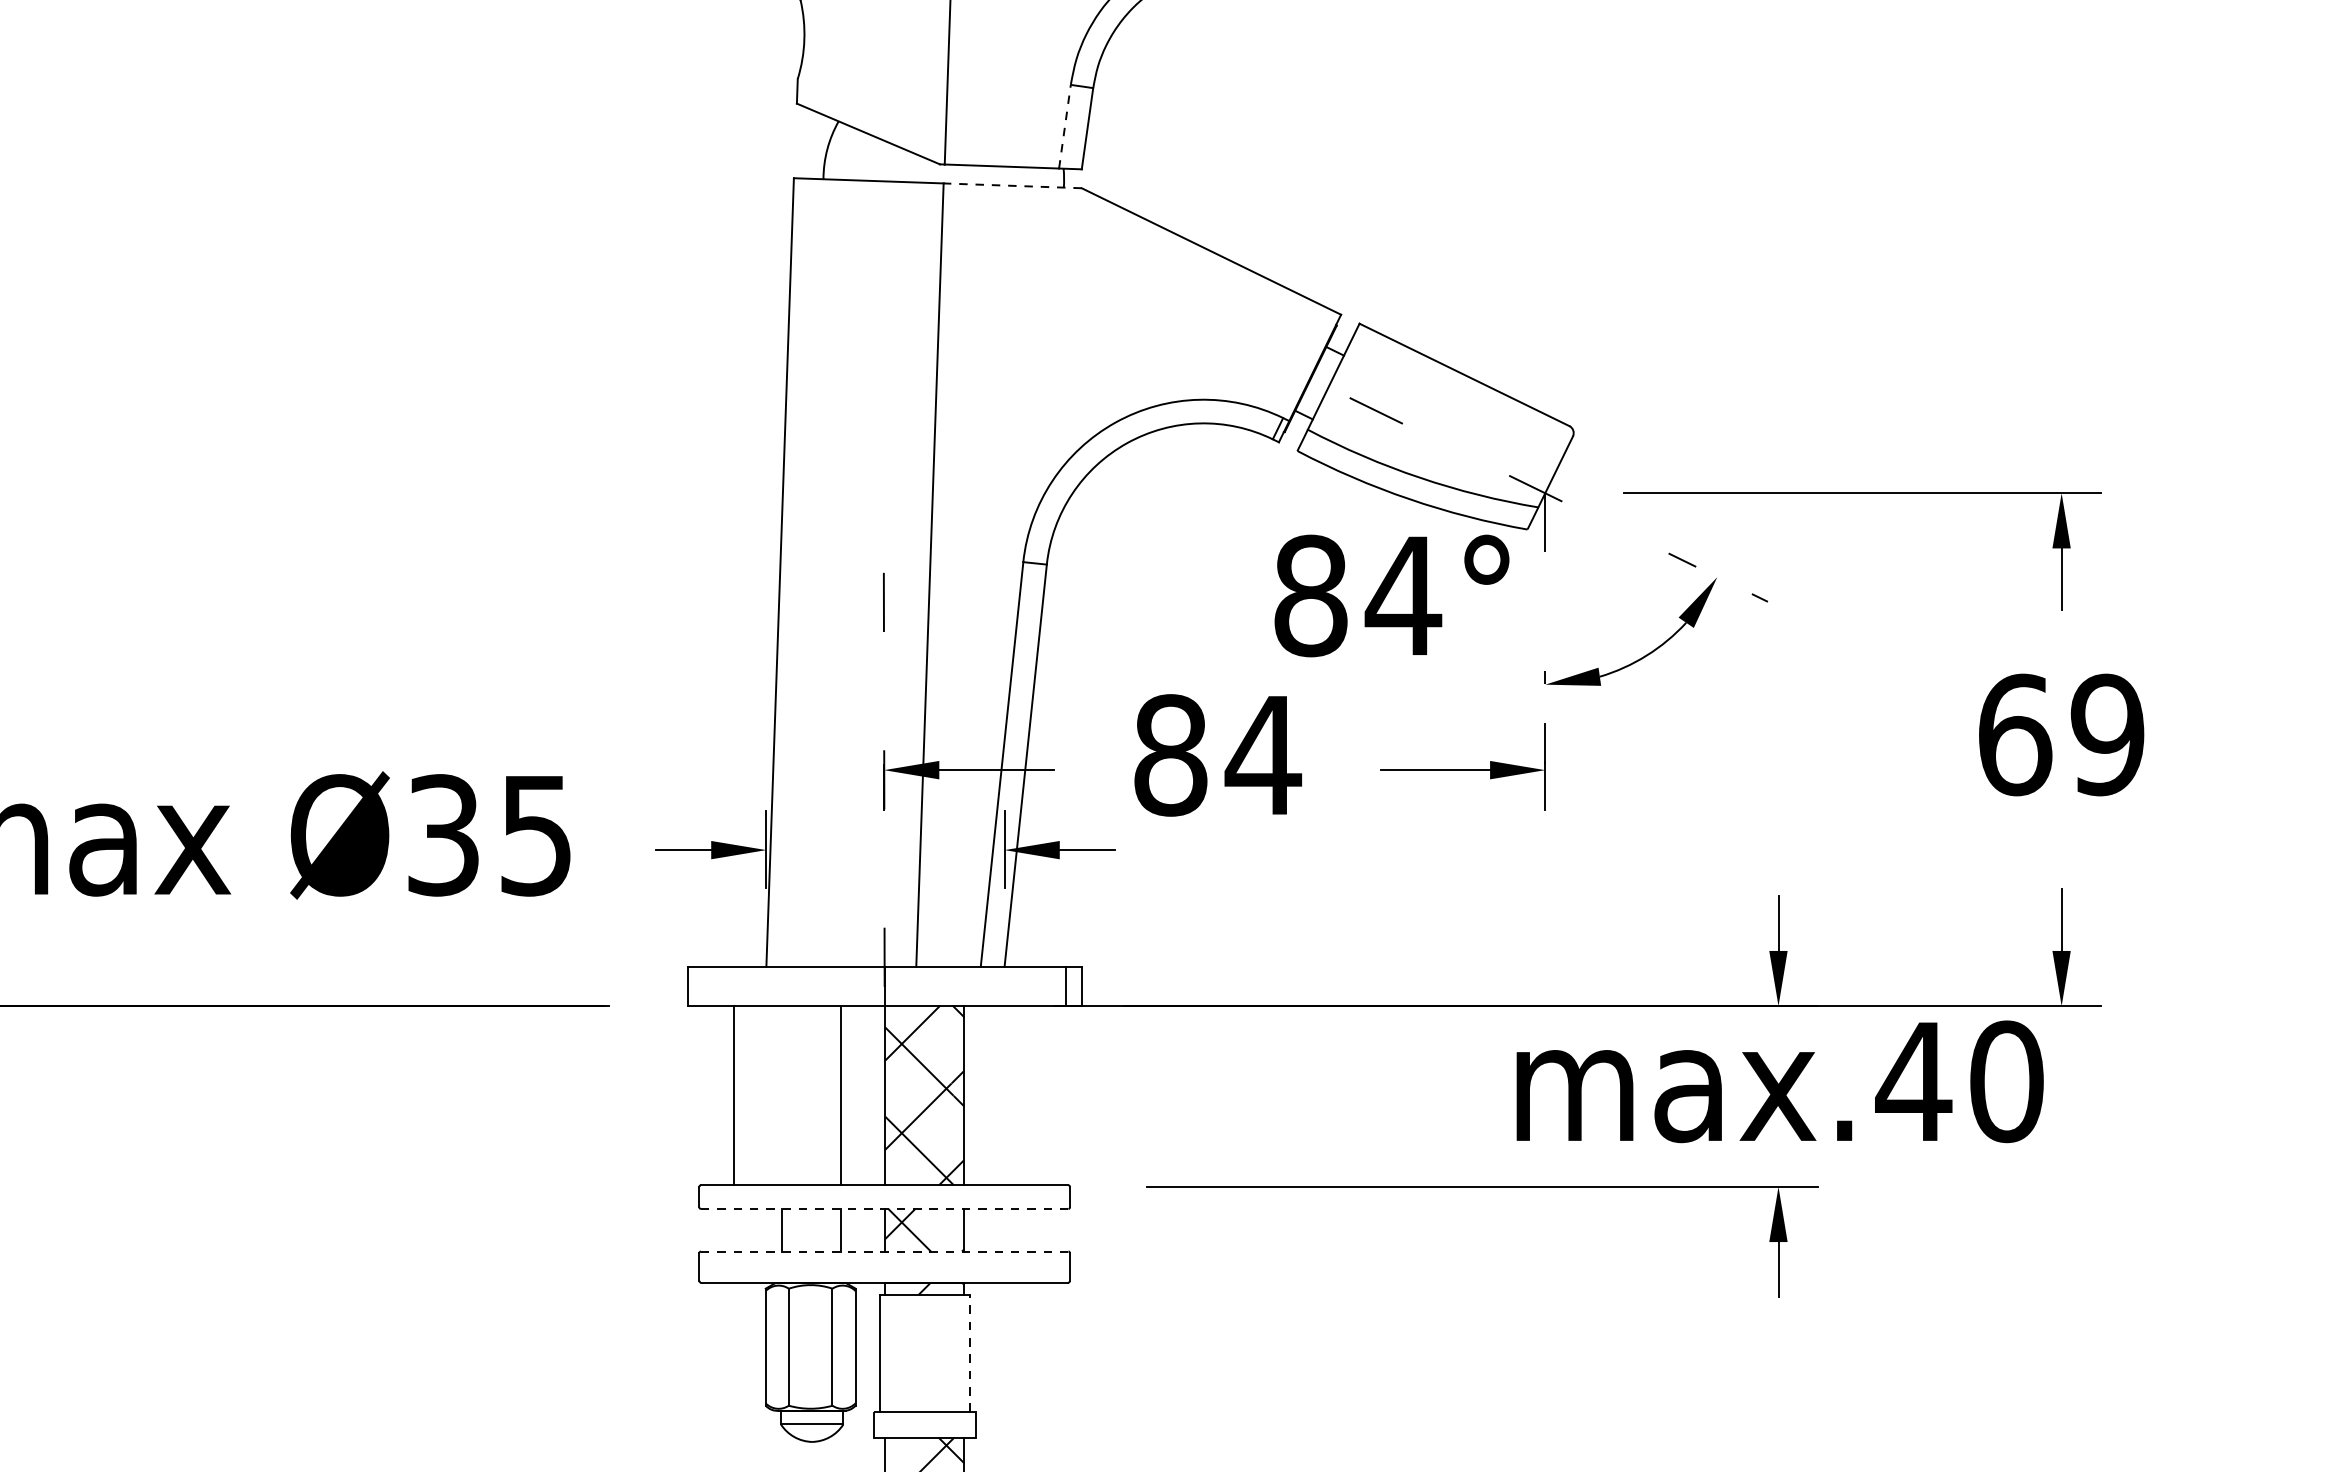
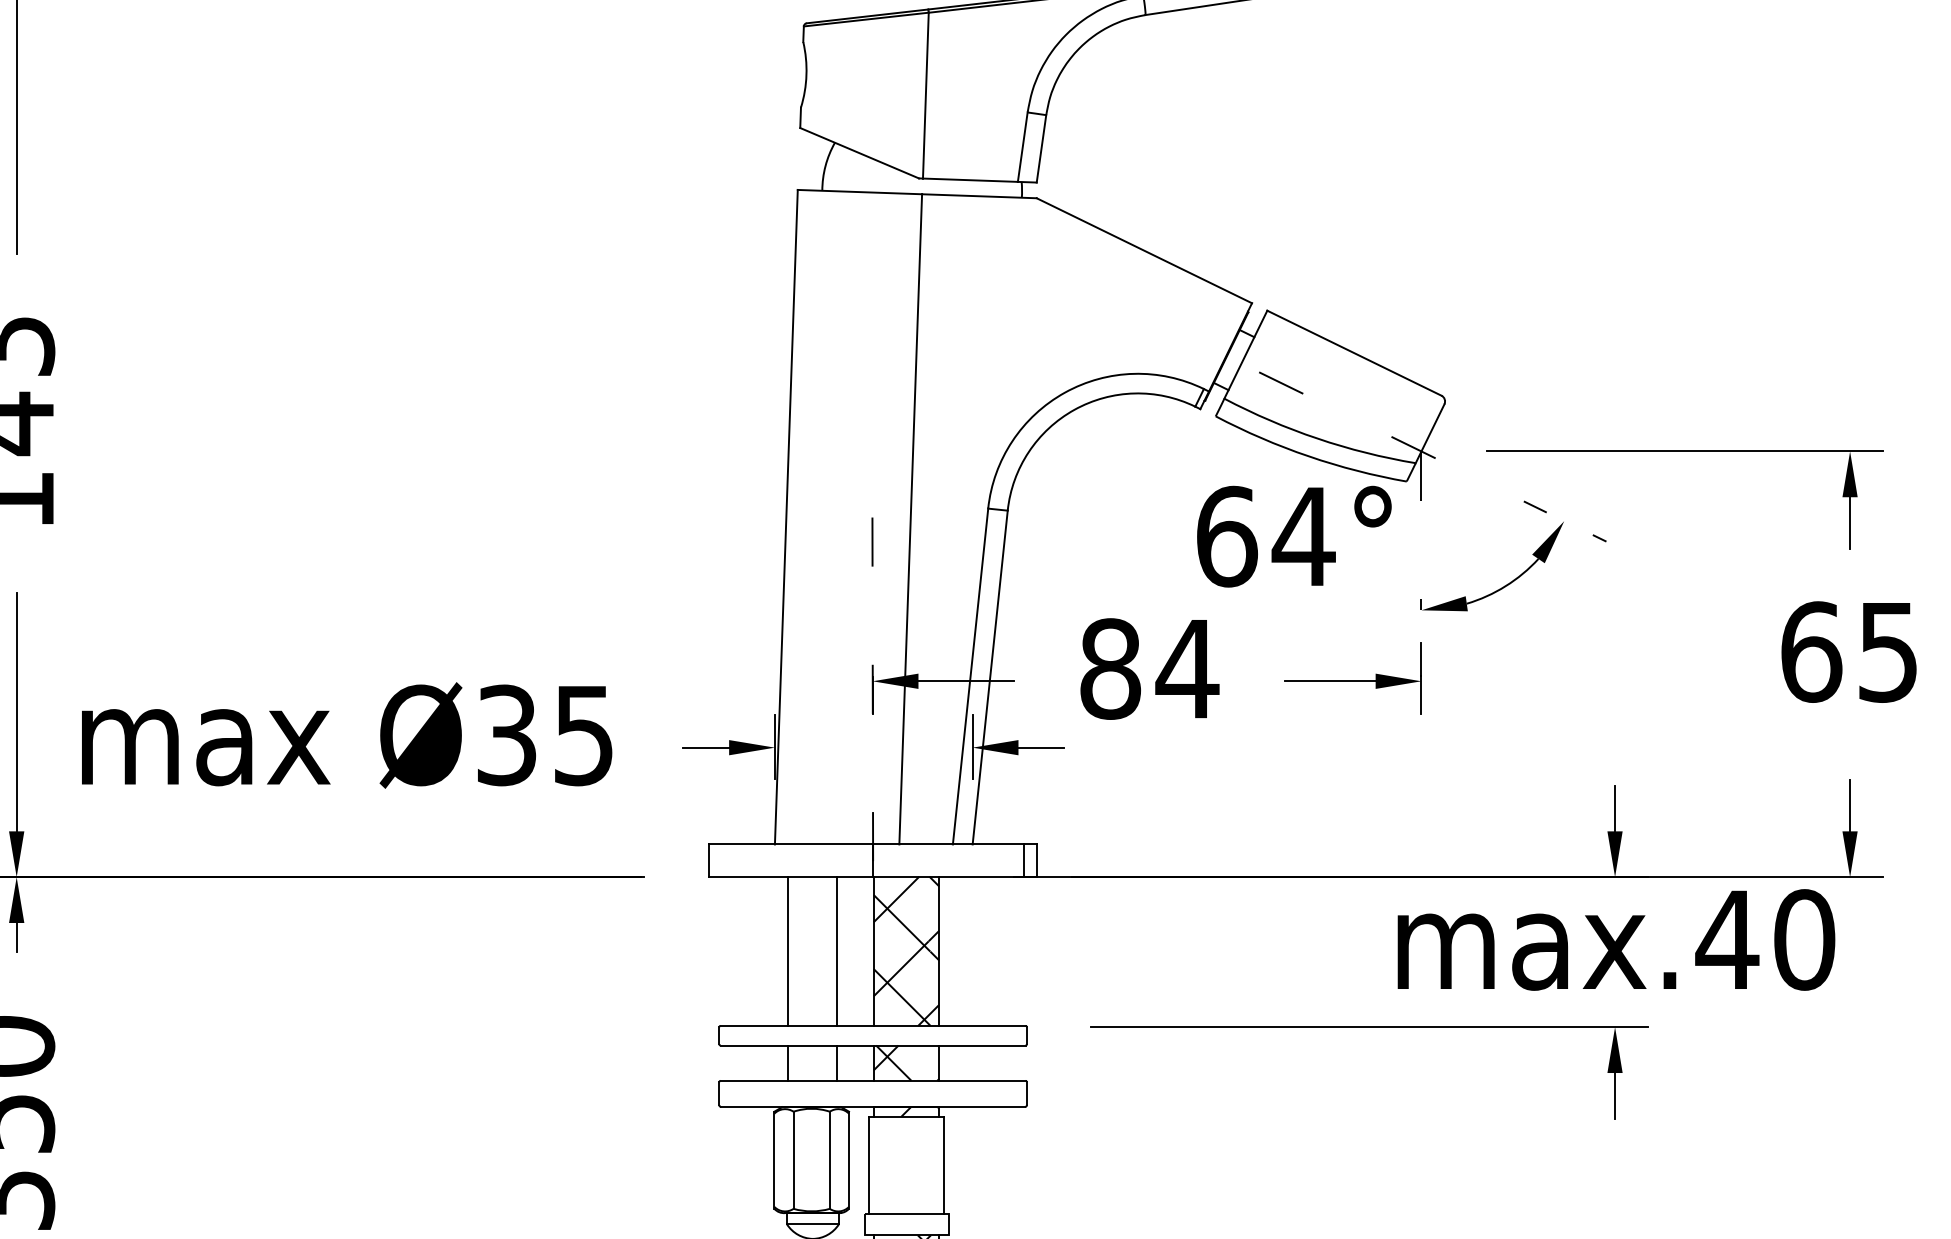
line: (1064, 125) -> (1022, 146), dashed -> solid
line: (1011, 186) -> (978, 196), dashed -> solid
text: (1310, 595) -> (1226, 536), 84° -> 64°
text: (2106, 734) -> (1887, 651), 69 -> 65
line: (734, 1095) -> (788, 951), moved
line: (885, 1208) -> (873, 1045), dashed -> solid
line: (885, 1251) -> (873, 1080), dashed -> solid
line: (969, 1353) -> (943, 1165), dashed -> solid

